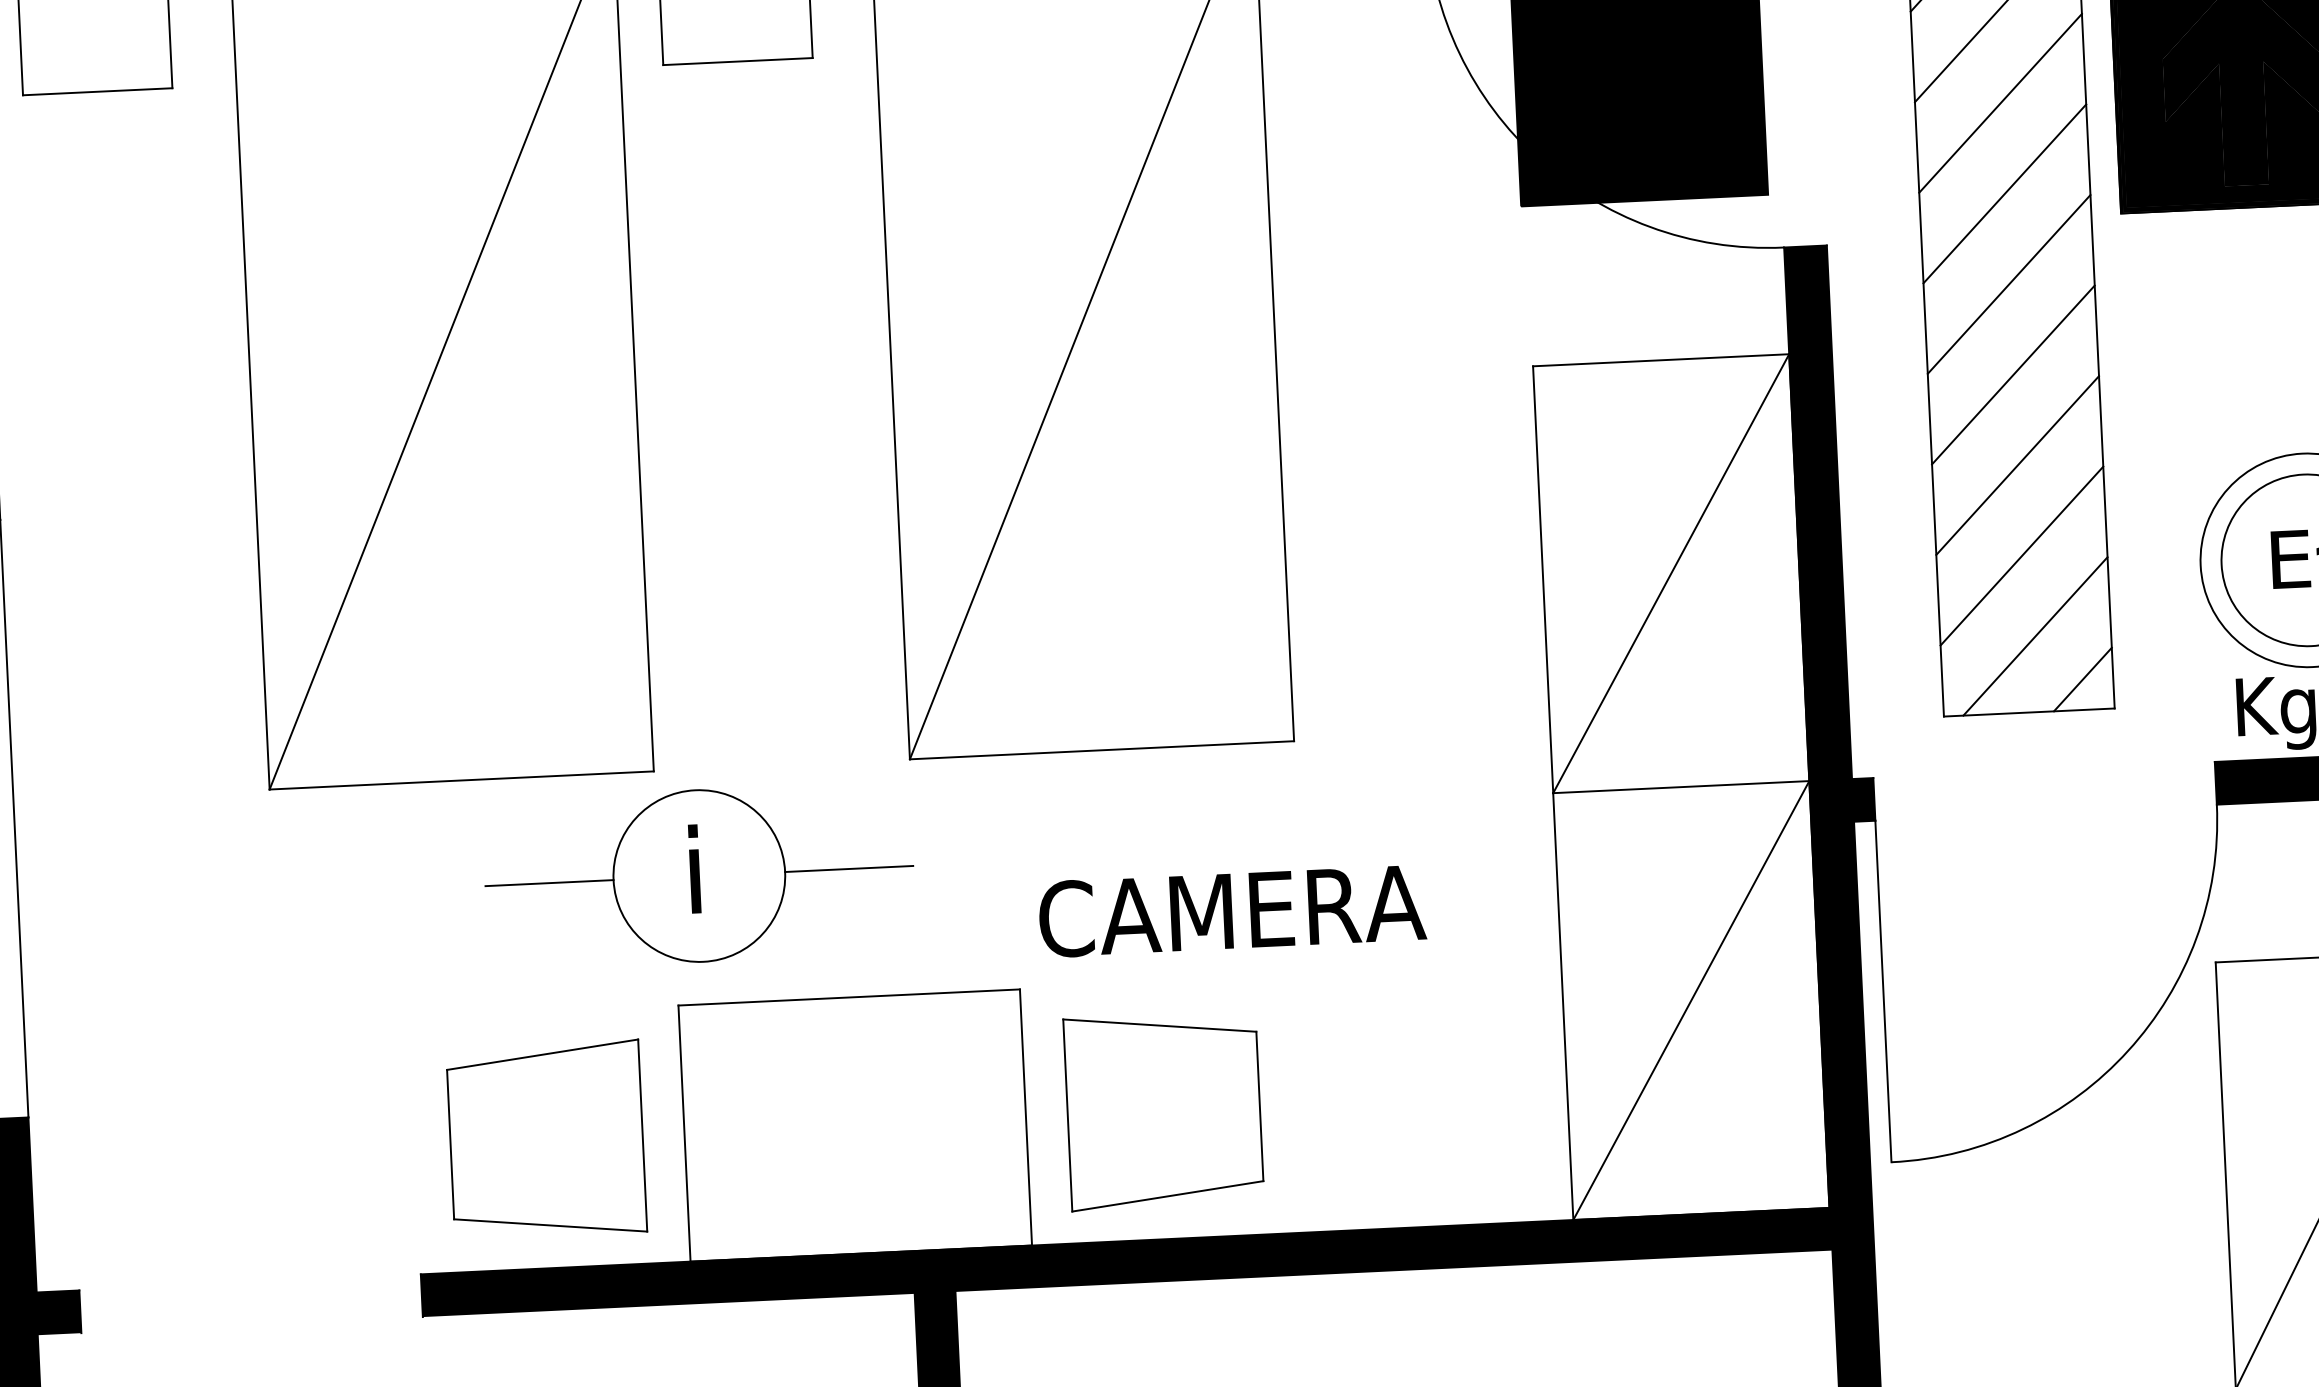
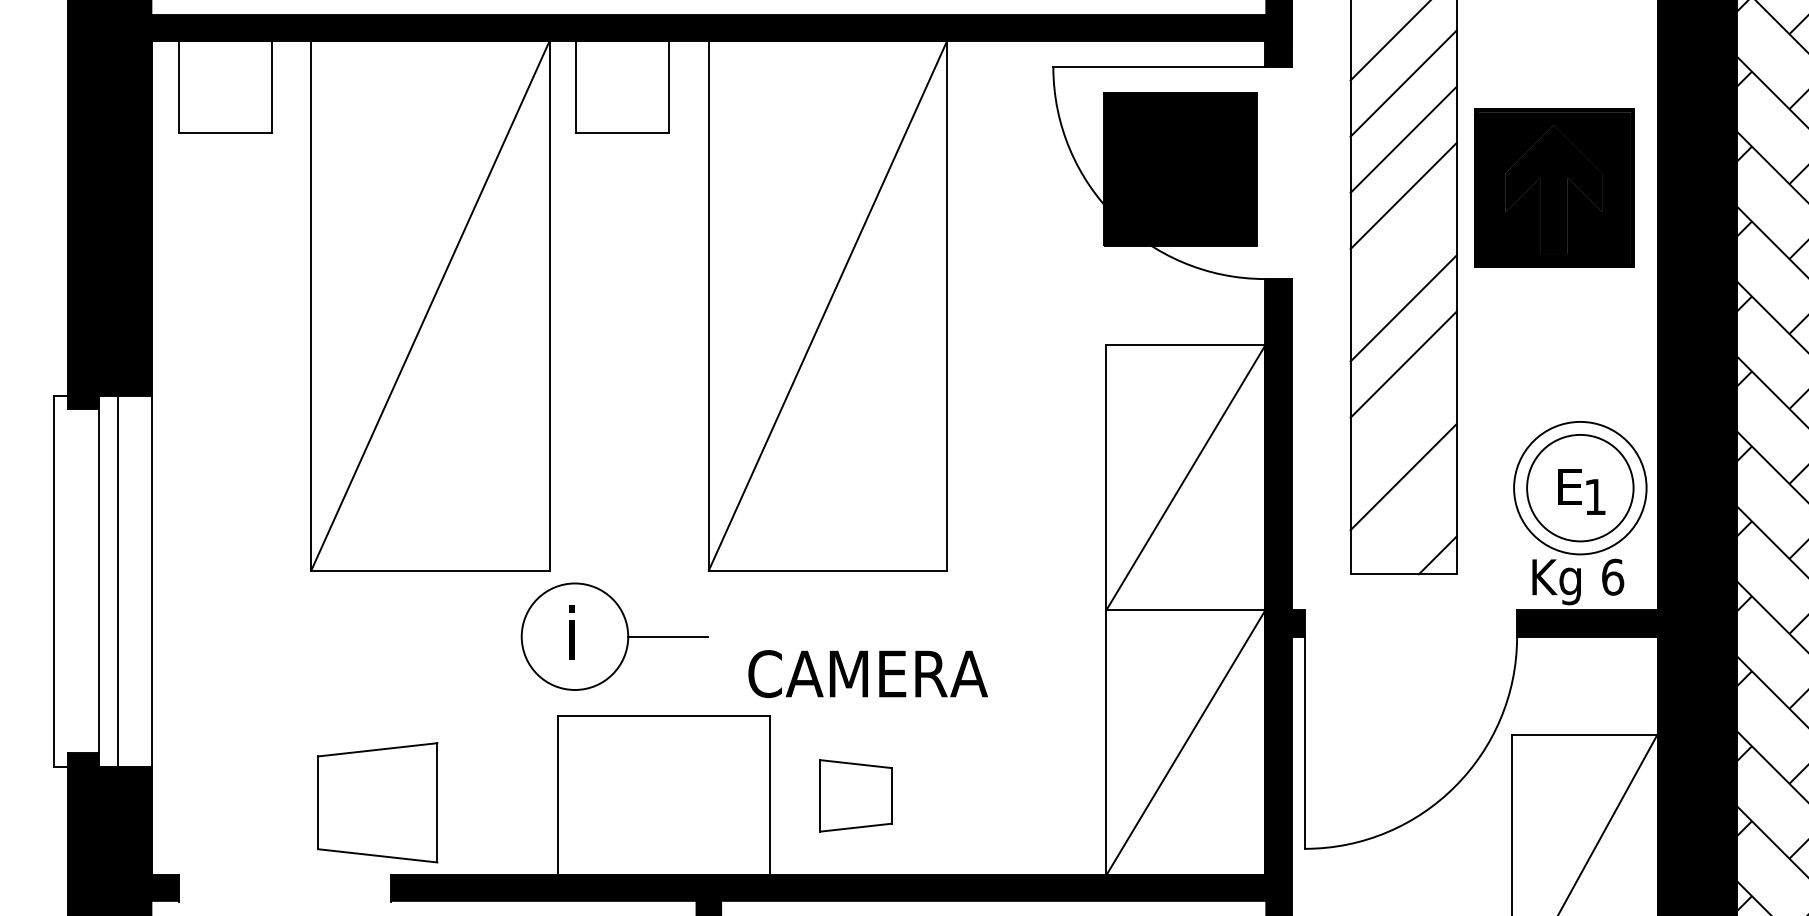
line: (2004, 194) -> (1403, 252), removed
line: (2017, 464) -> (1403, 420), removed
line: (2035, 636) -> (1409, 527), removed
line: (548, 882) -> (481, 636), removed
text: (1231, 910) -> (867, 673), moved
part: (1163, 1110) -> (855, 795), size x0.6
part: (546, 1139) -> (377, 802), moved

